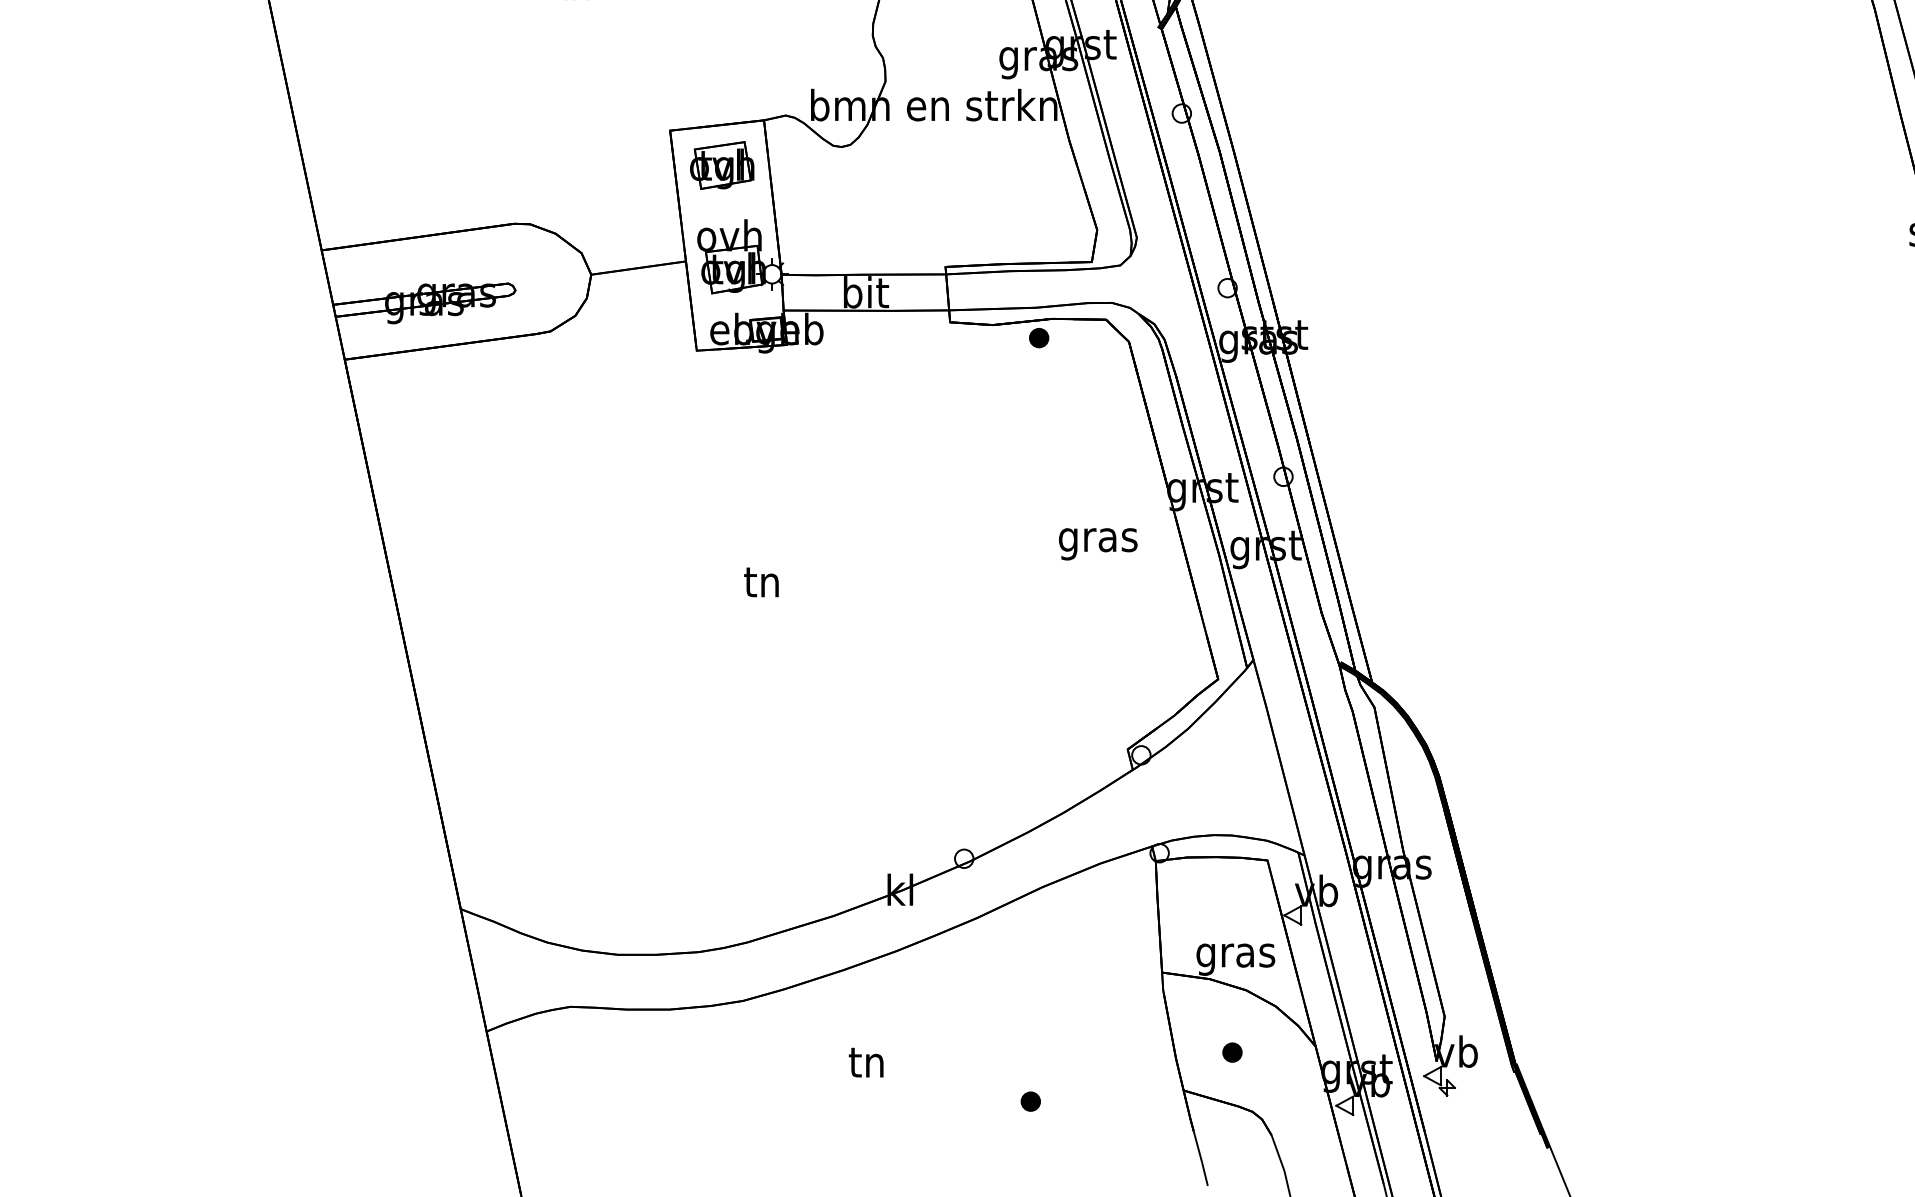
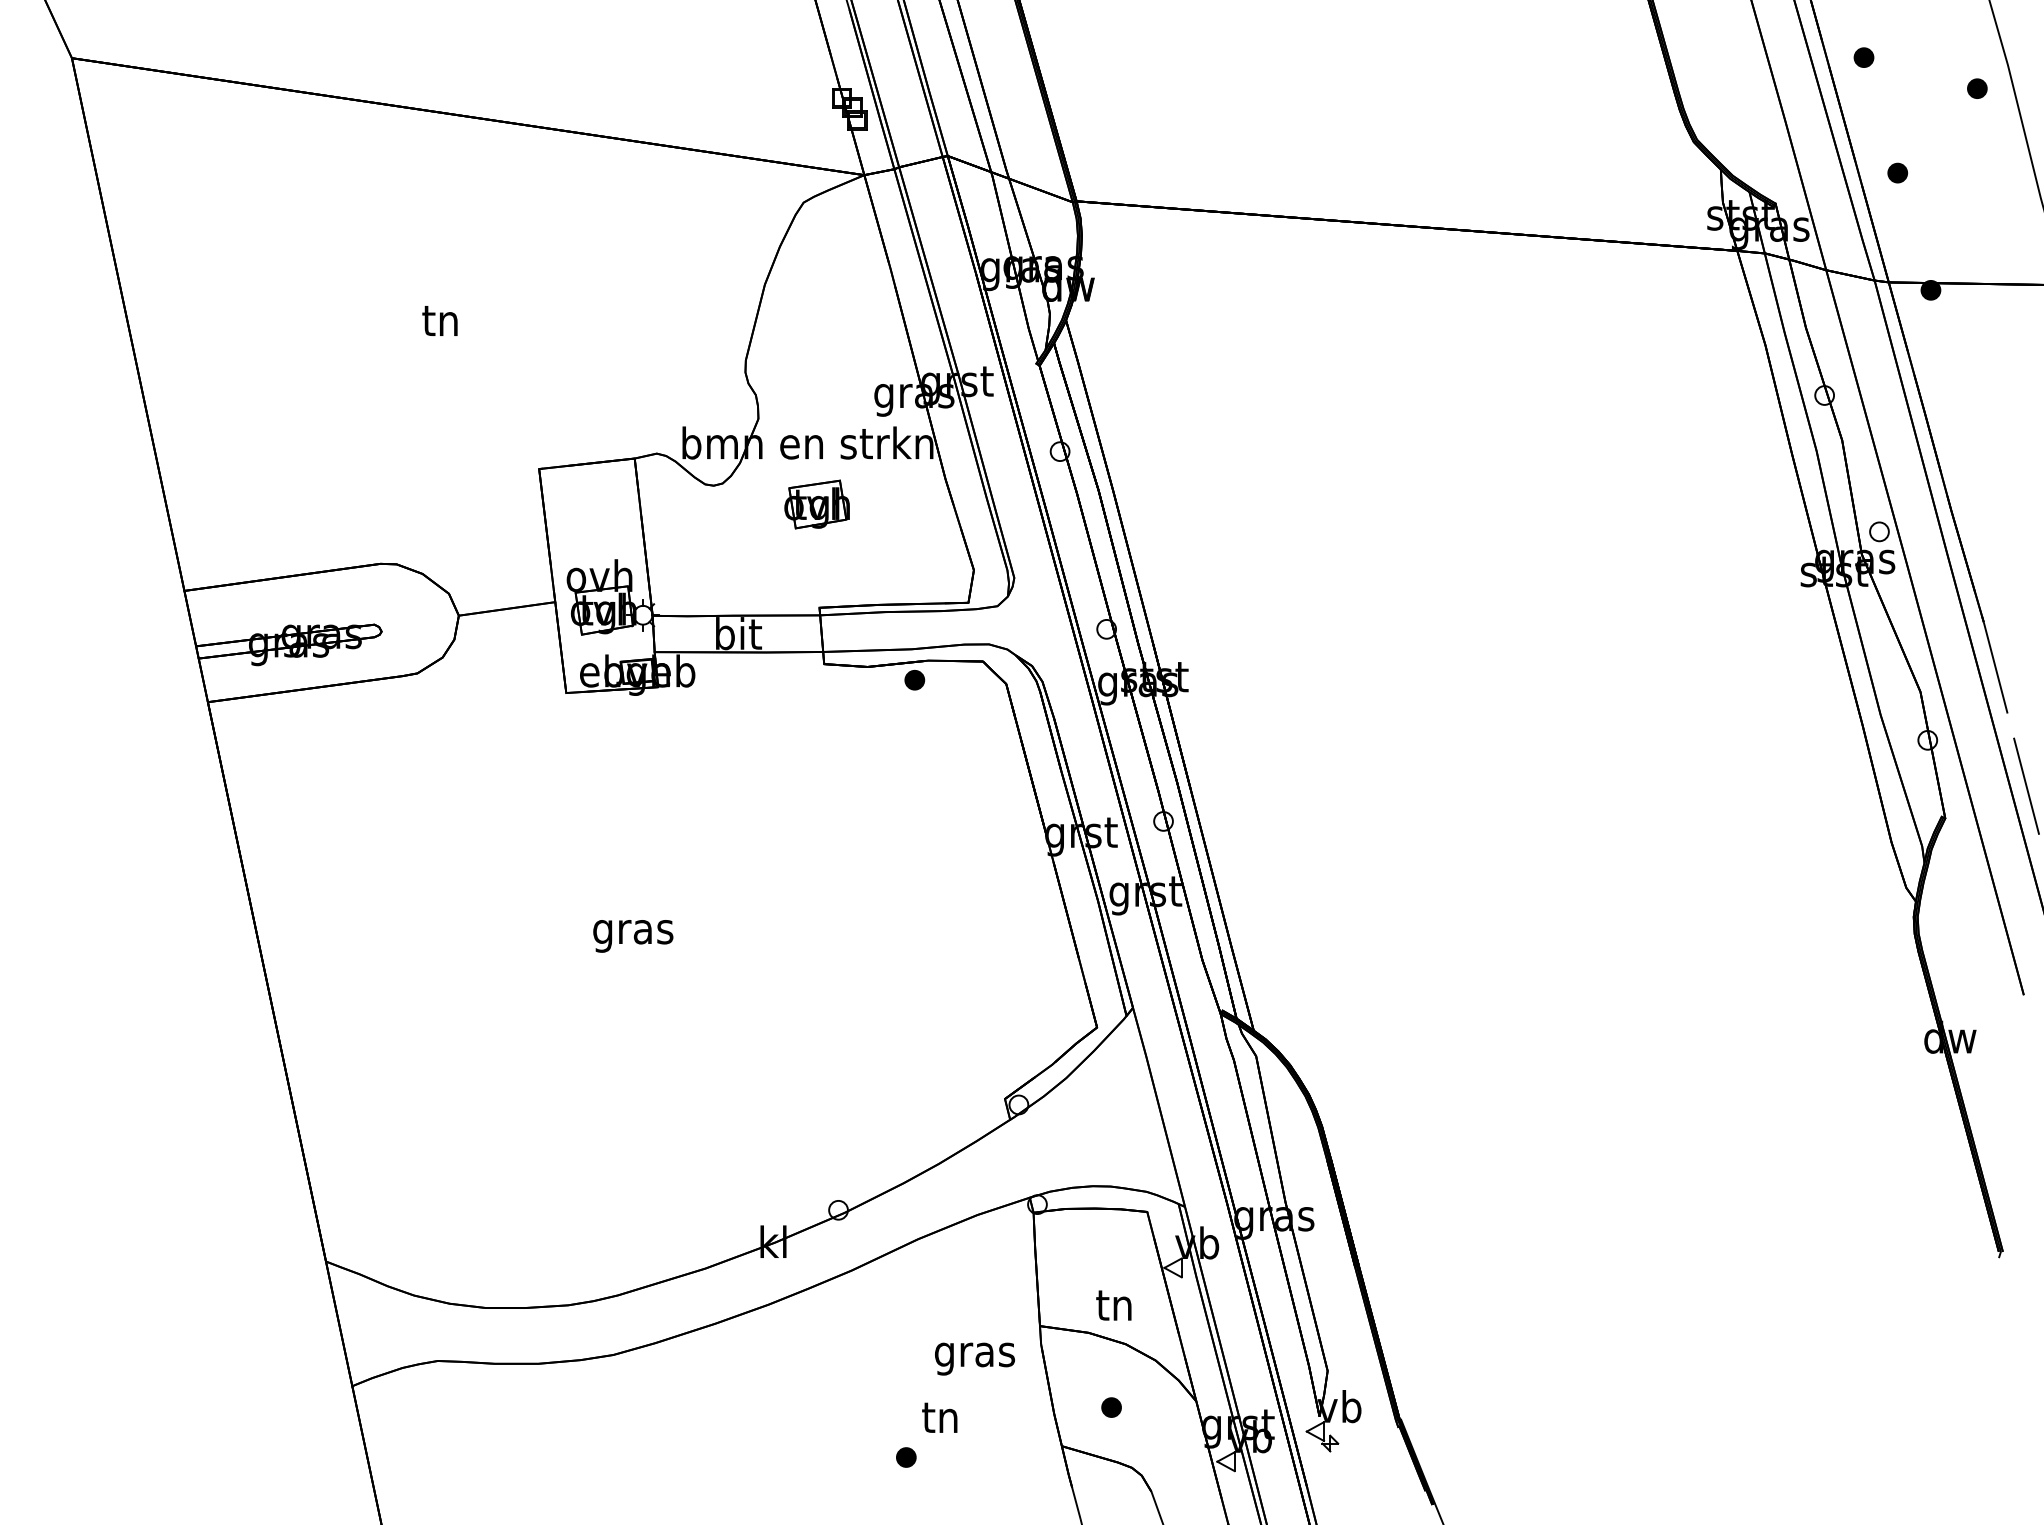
part: (721, 165) -> (816, 504), moved
text: (1097, 543) -> (974, 1358), moved
text: (762, 585) -> (633, 932), tn -> gras
text: (1236, 956) -> (1115, 1309), gras -> tn
text: (865, 1062) -> (939, 1417), moved

